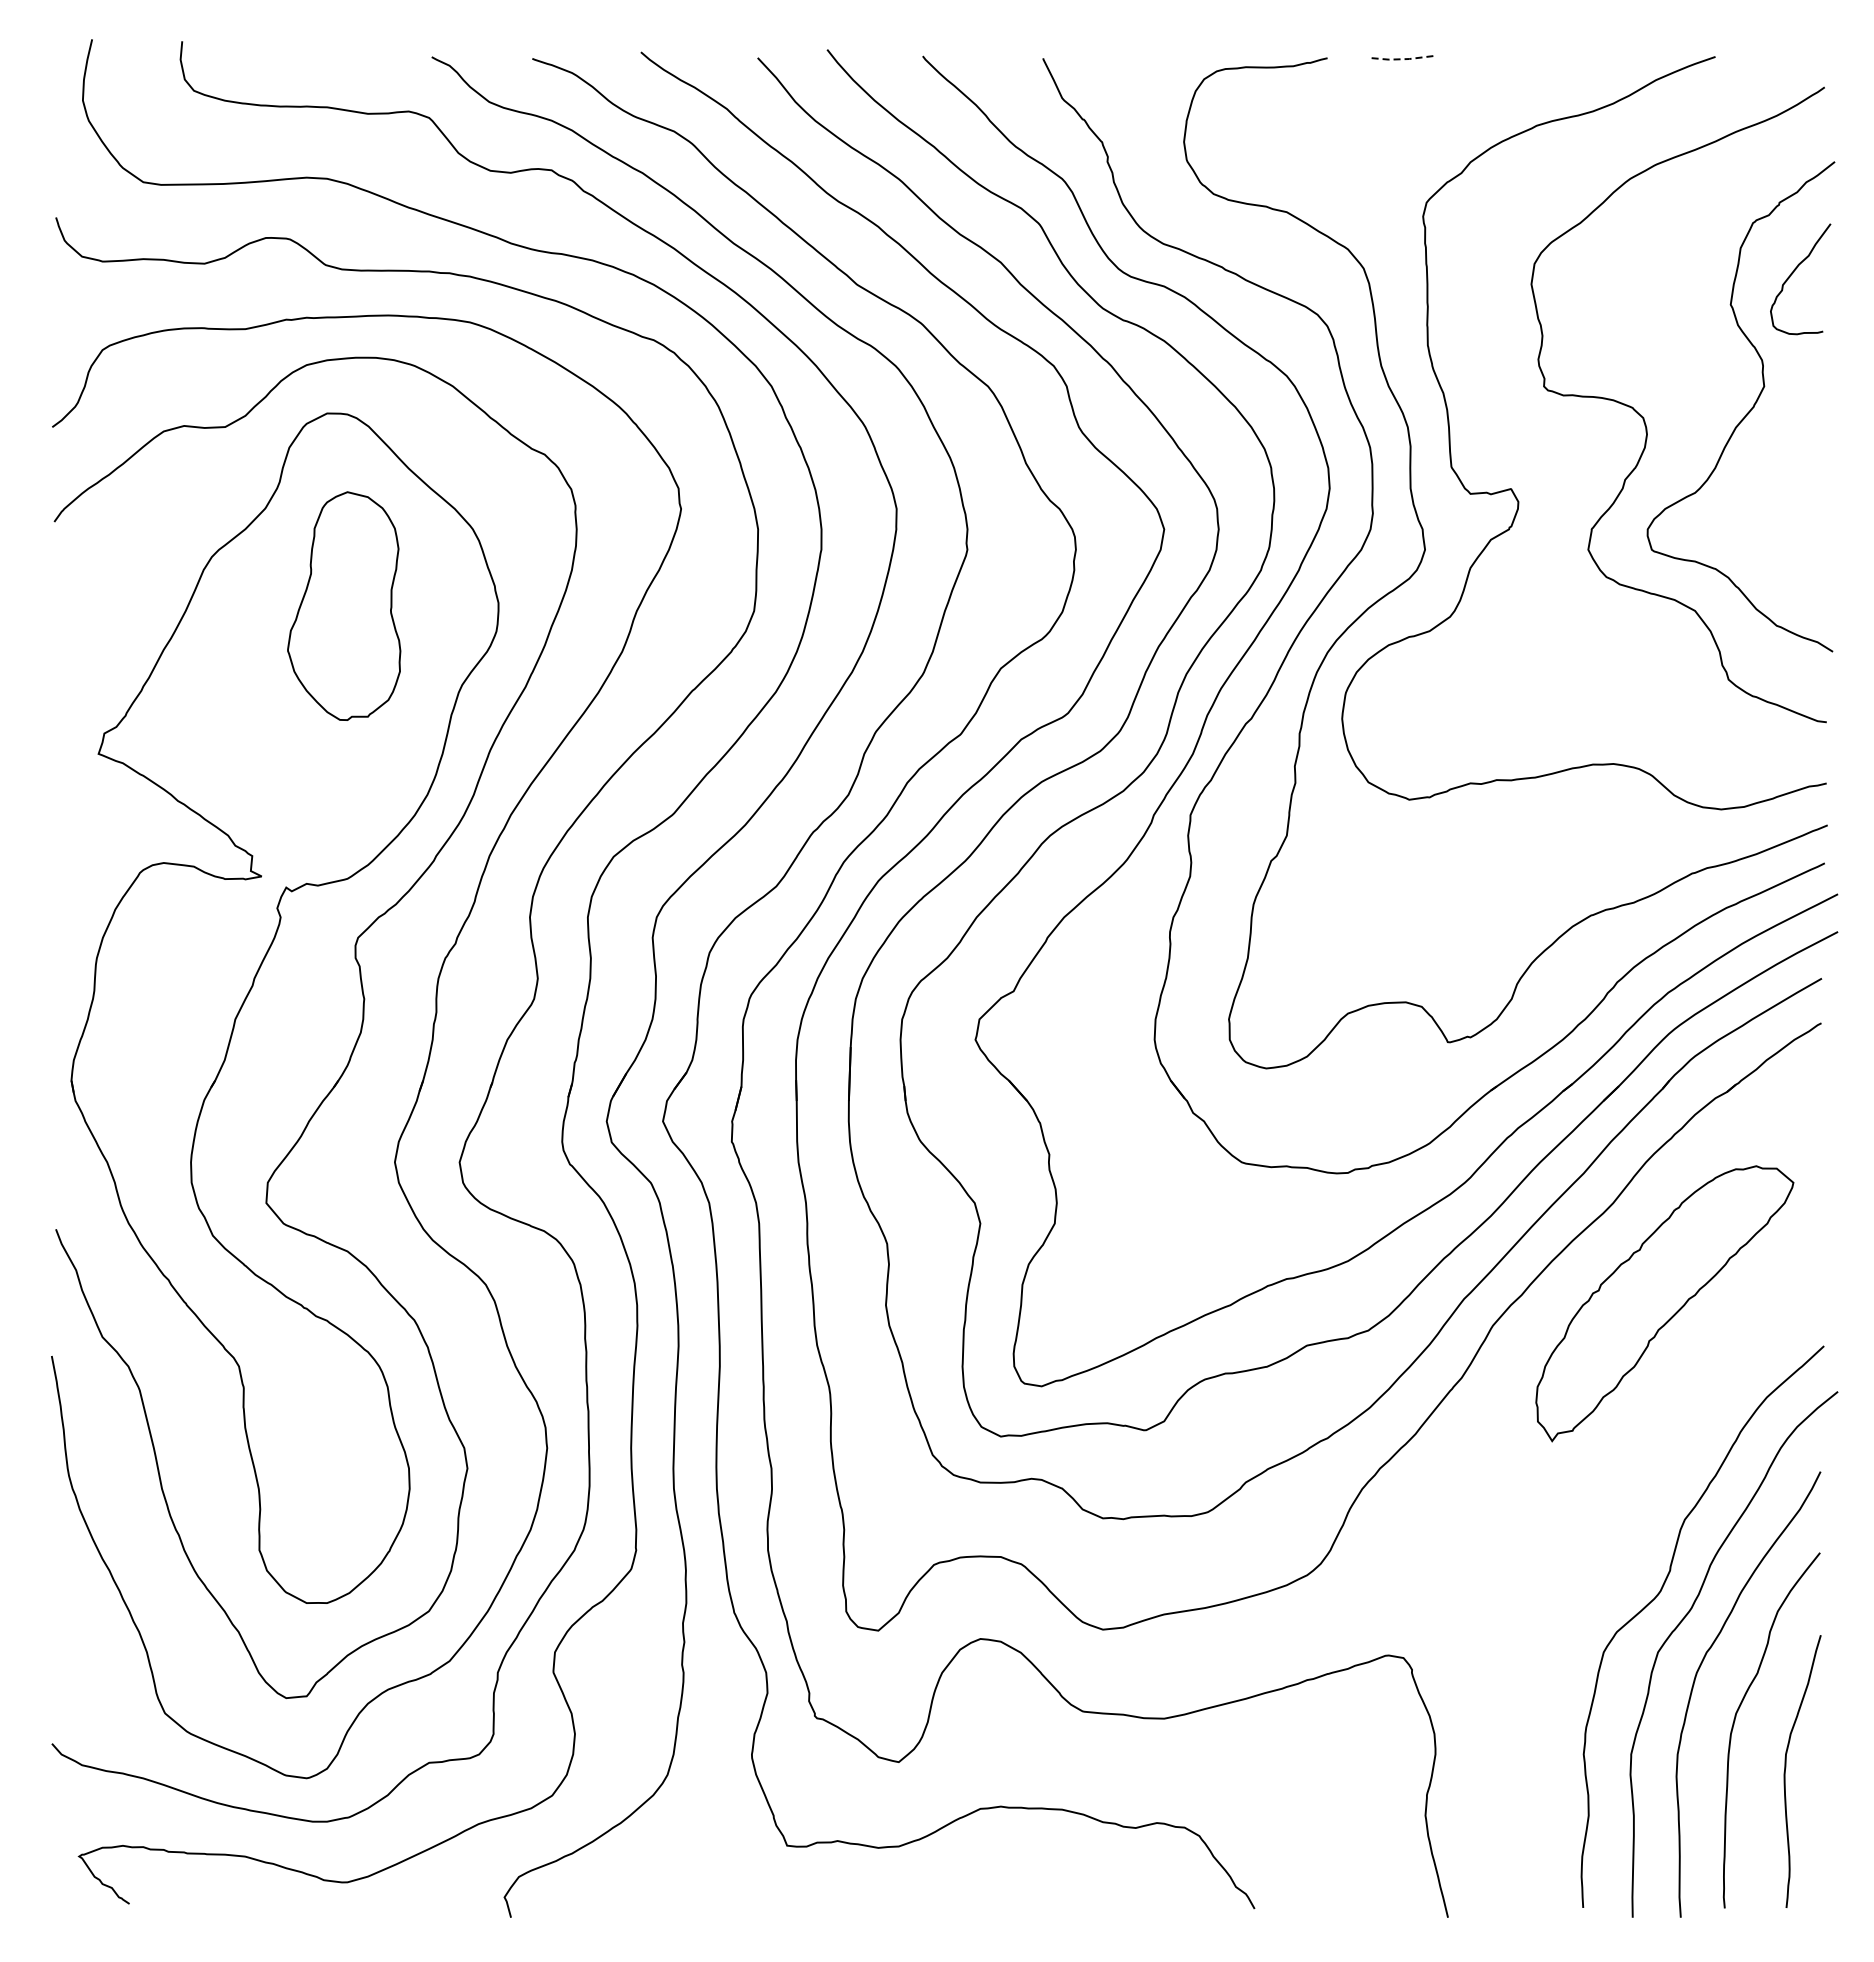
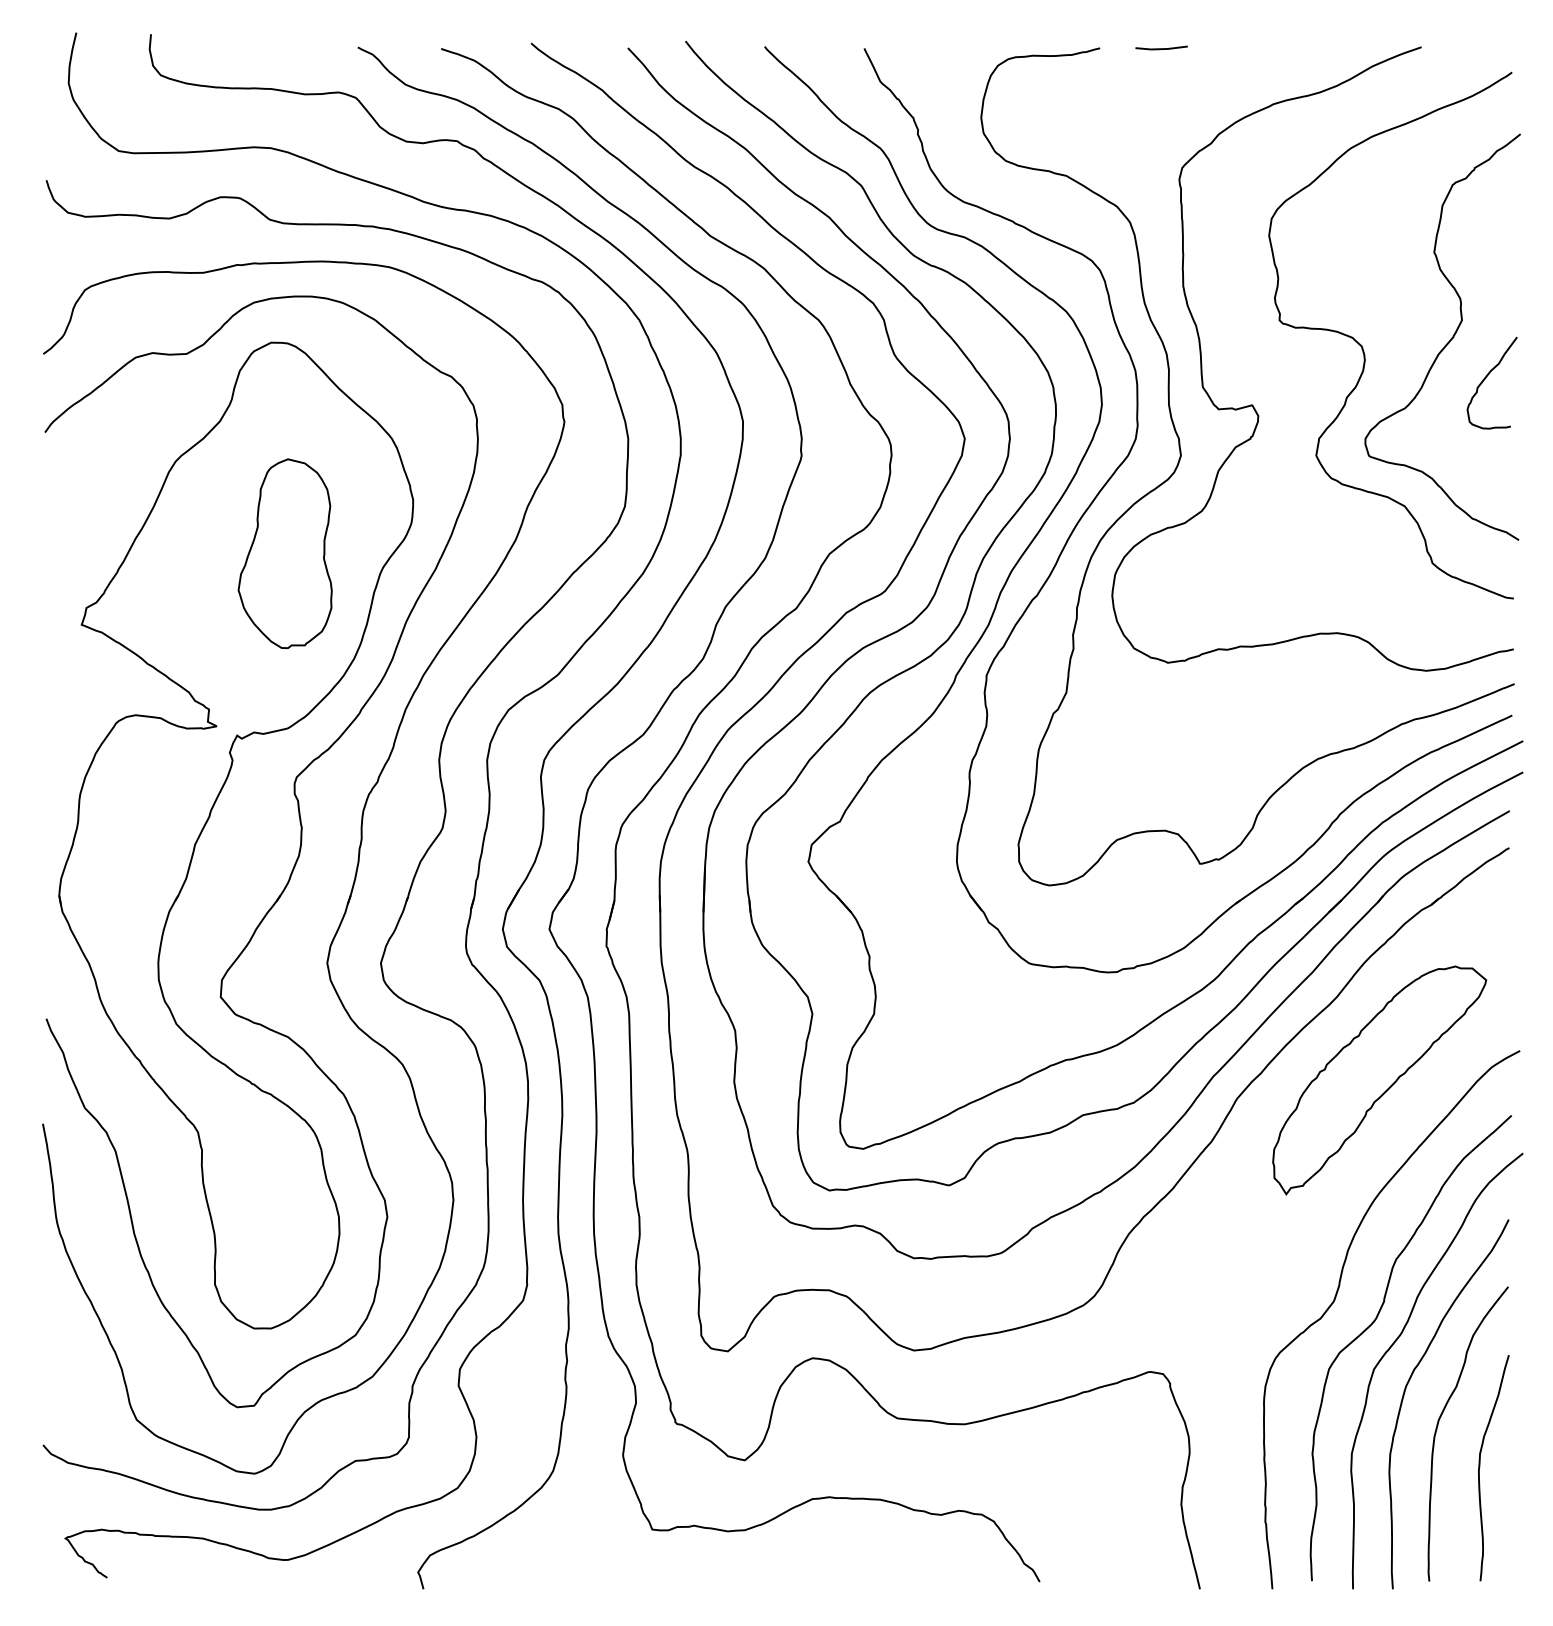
line: (1401, 59) -> (1161, 49), dashed -> solid
curve: (1794, 272) -> (1487, 377), moved
part: (344, 605) -> (285, 553), moved
curve: (1611, 1568) -> (1335, 1299), added

